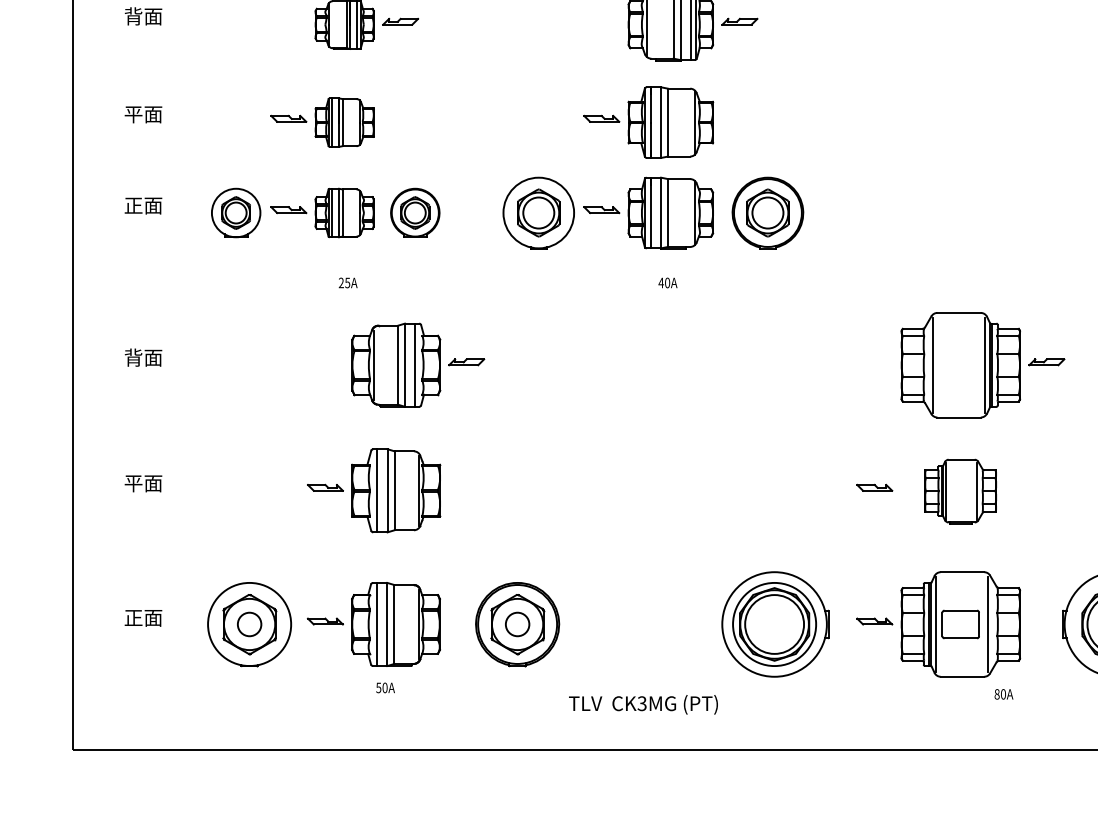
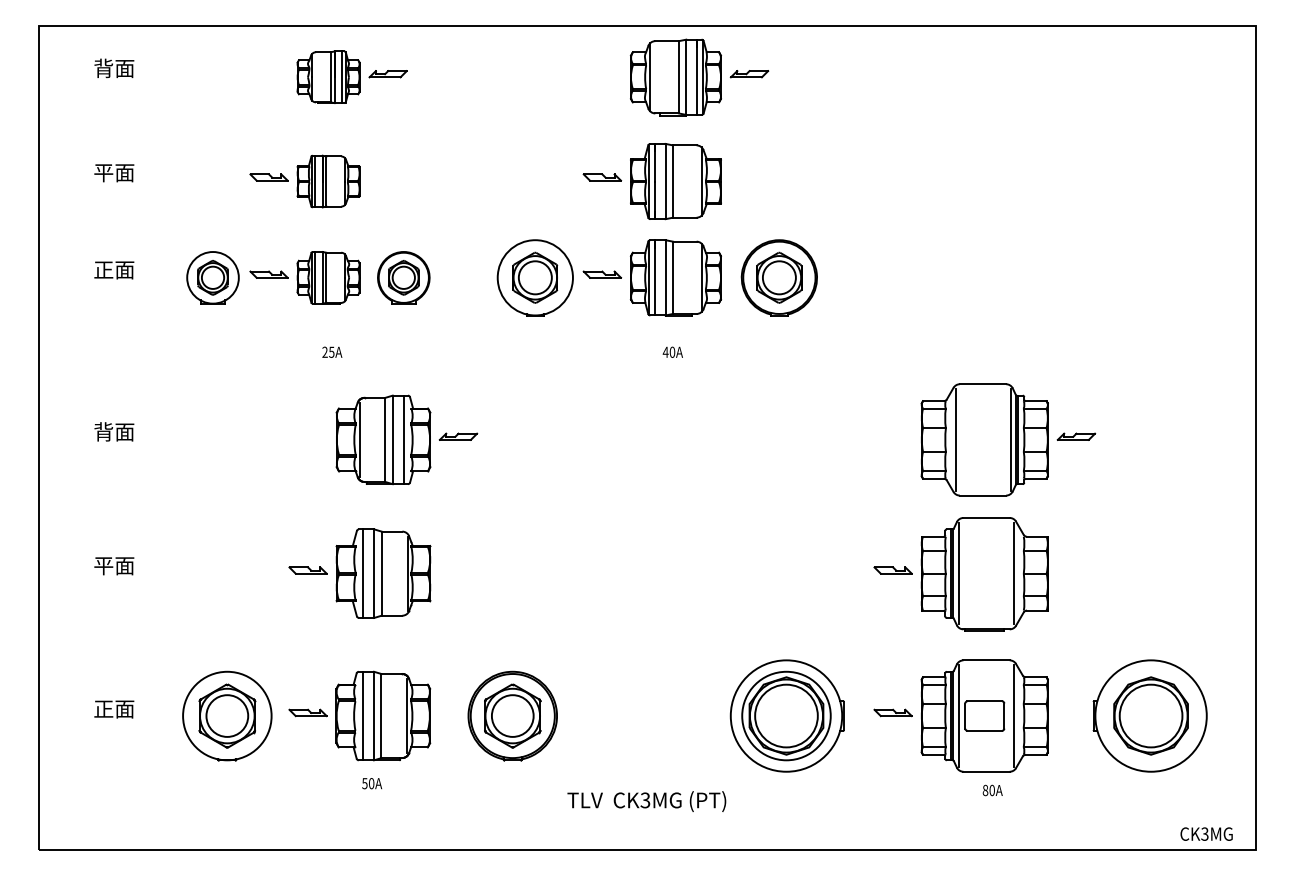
part: (960, 491) -> (984, 574), size x1.67
circle: (249, 623) -> (227, 715), size x1.67
circle: (517, 623) -> (512, 715), size x1.67
text: (1003, 694) -> (992, 790), moved

